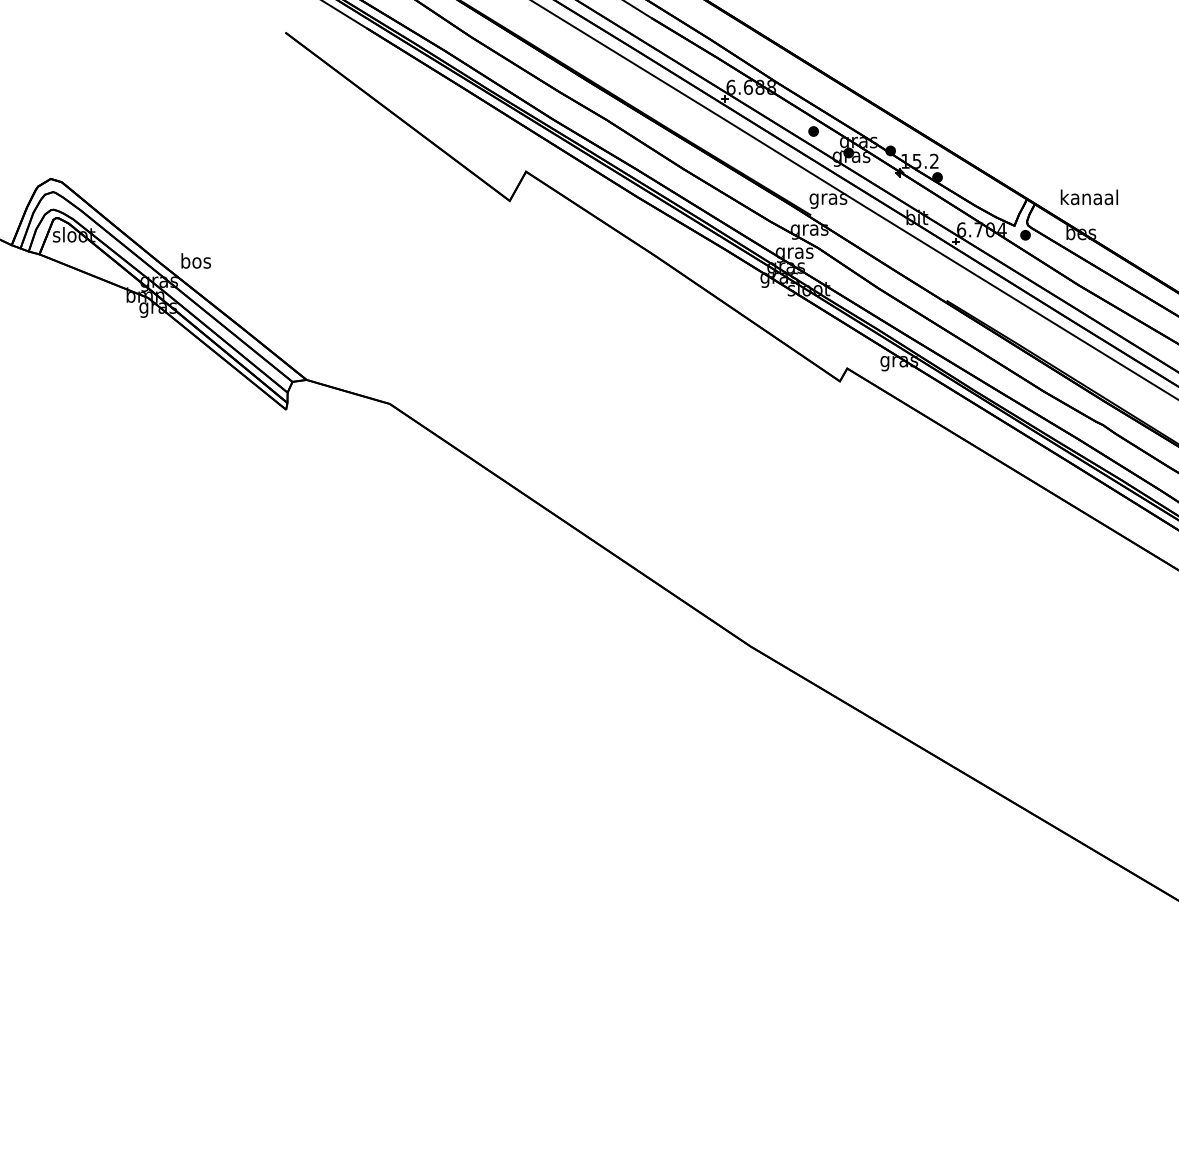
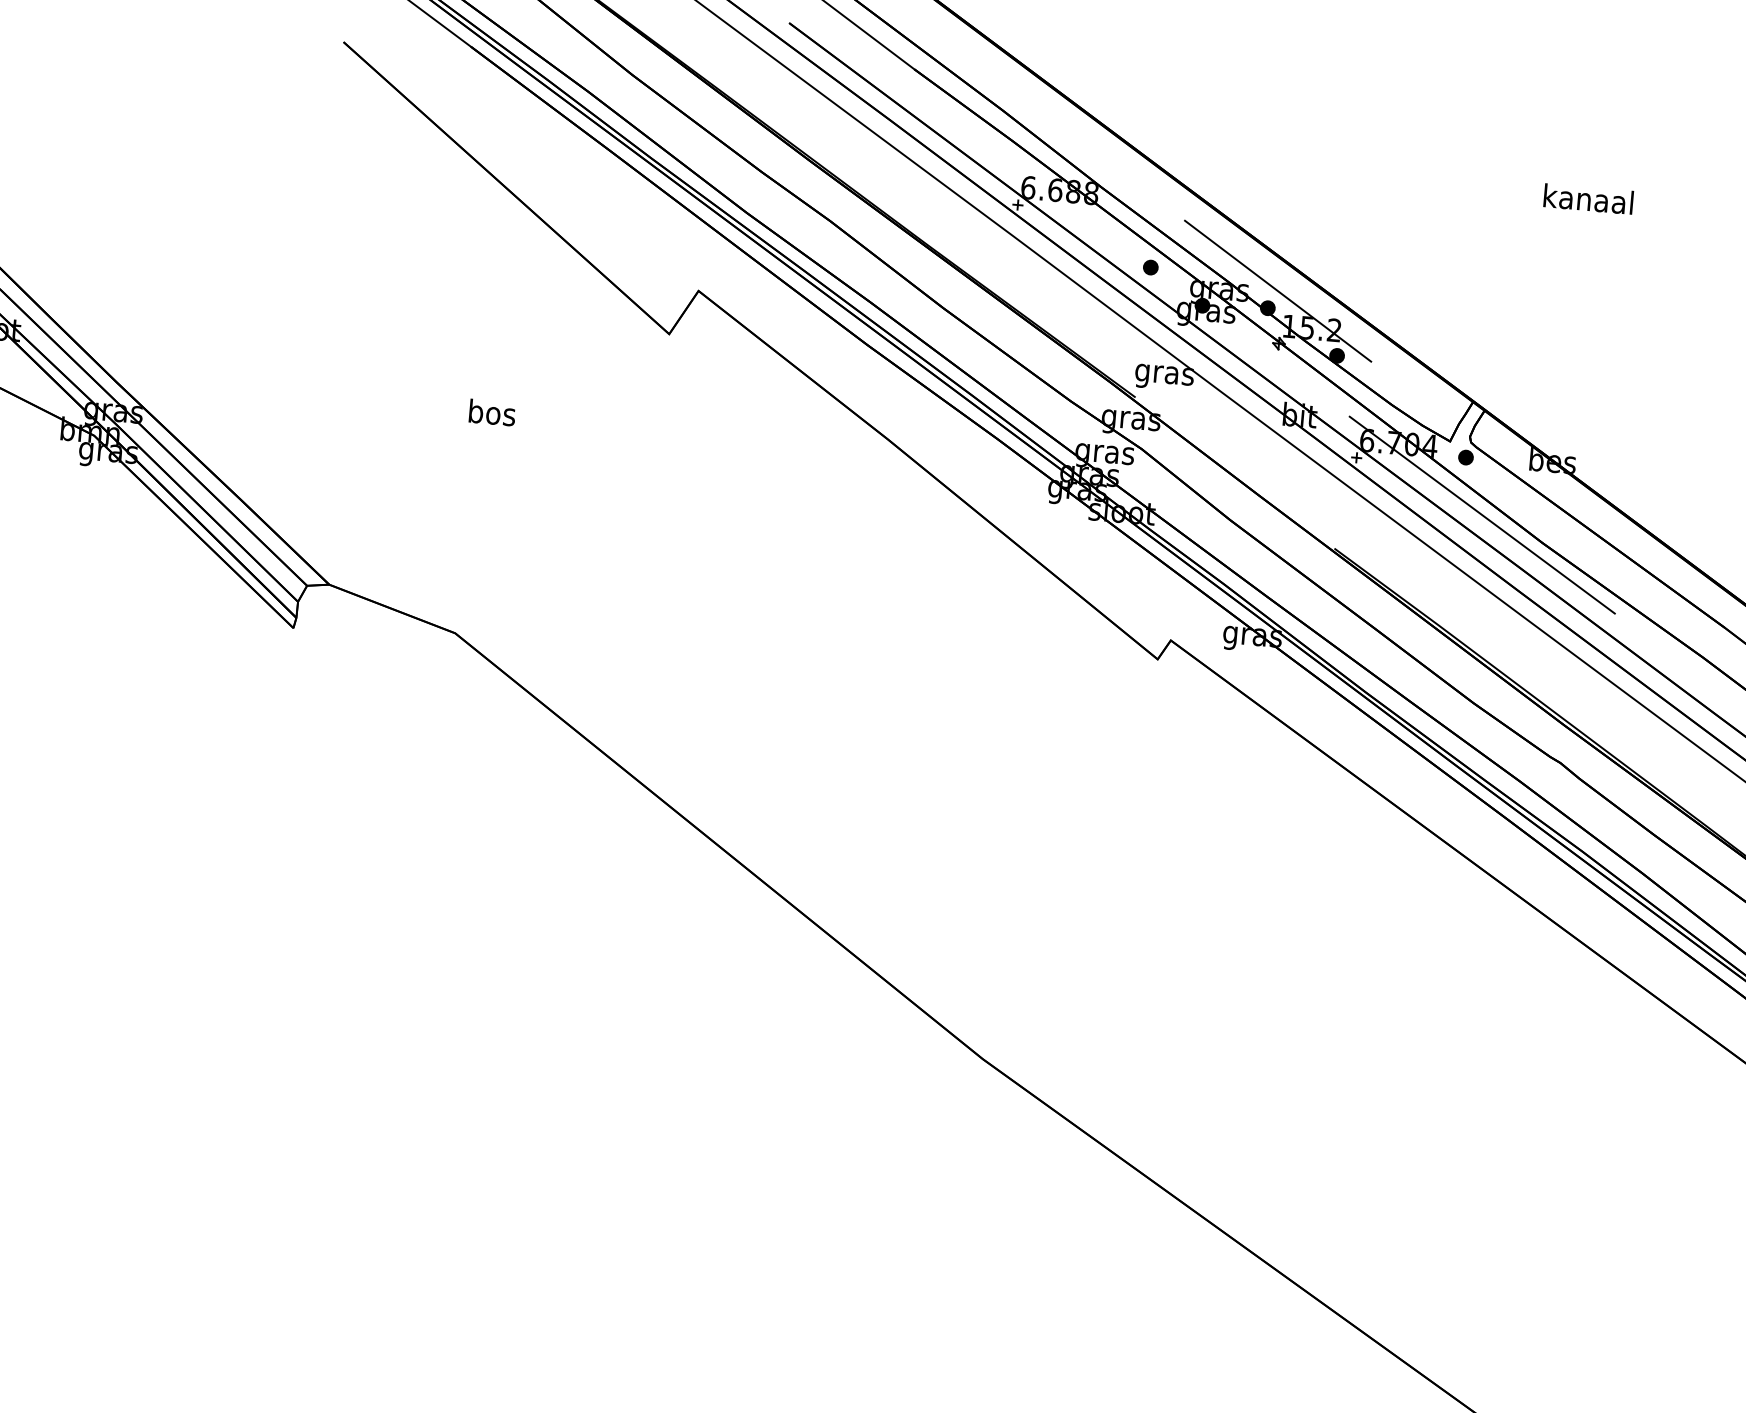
line: (895, 139) -> (1276, 291), added
text: (1088, 197) -> (1587, 199), moved
text: (195, 260) -> (491, 411), moved
line: (1039, 270) -> (1482, 514), added

